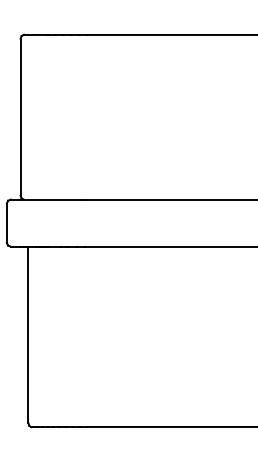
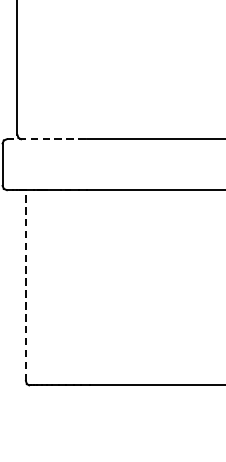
line: (48, 199) -> (47, 139), solid -> dashed
line: (28, 334) -> (25, 285), solid -> dashed

